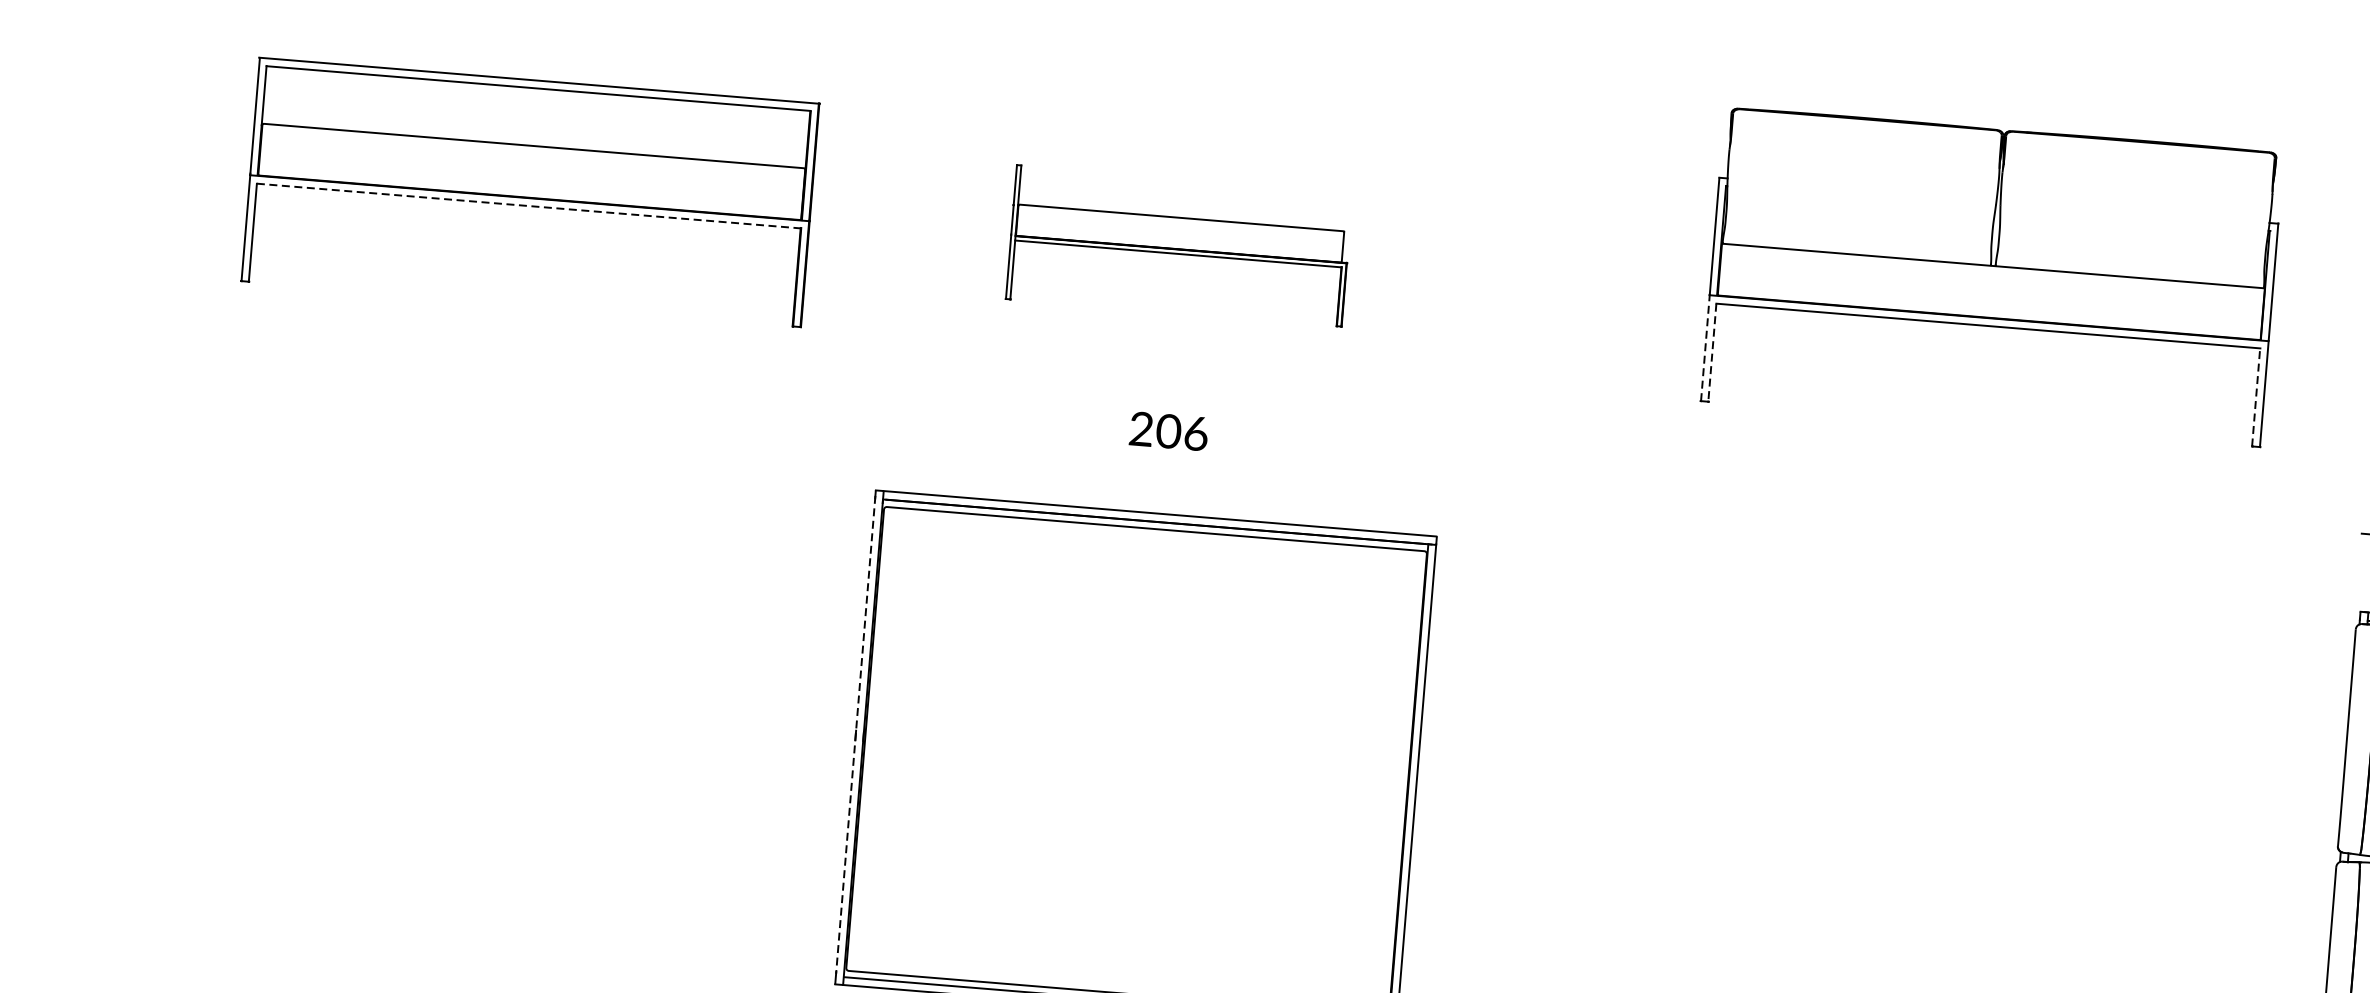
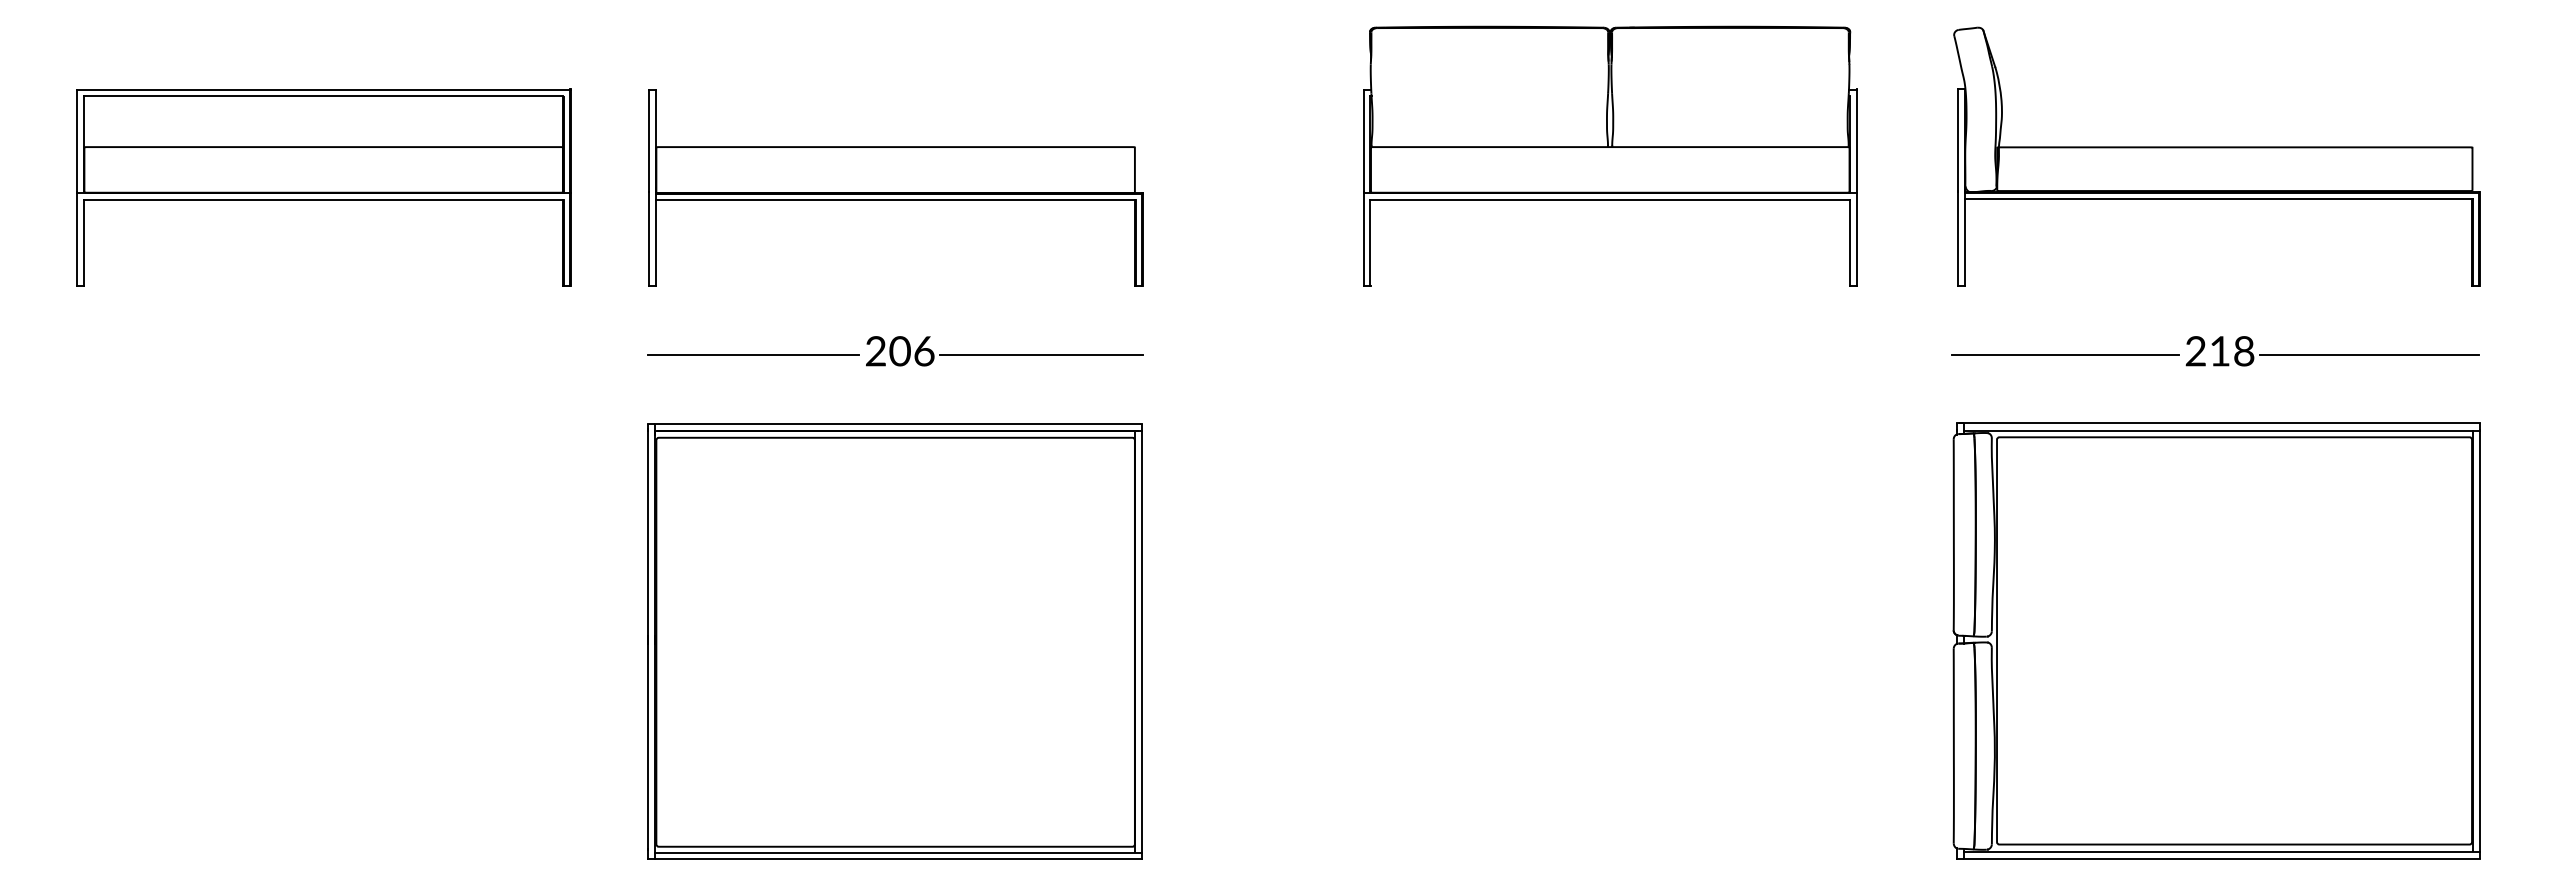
line: (528, 206) -> (323, 200), dashed -> solid
part: (1178, 245) -> (895, 187), size x1.67
line: (1704, 346) -> (1363, 238), dashed -> solid
line: (1712, 353) -> (1370, 243), dashed -> solid
line: (2255, 396) -> (1849, 242), dashed -> solid
line: (1002, 421) -> (753, 354), added
line: (1328, 448) -> (1041, 354), added
line: (855, 734) -> (647, 639), dashed -> solid

